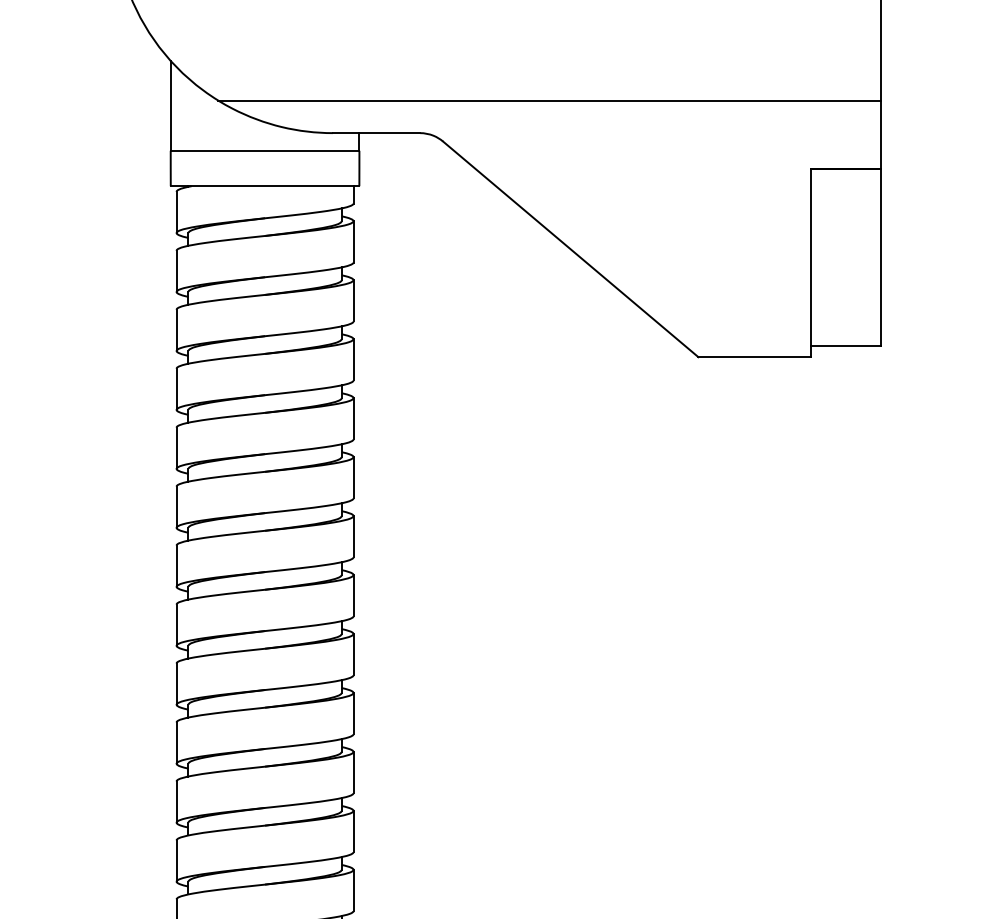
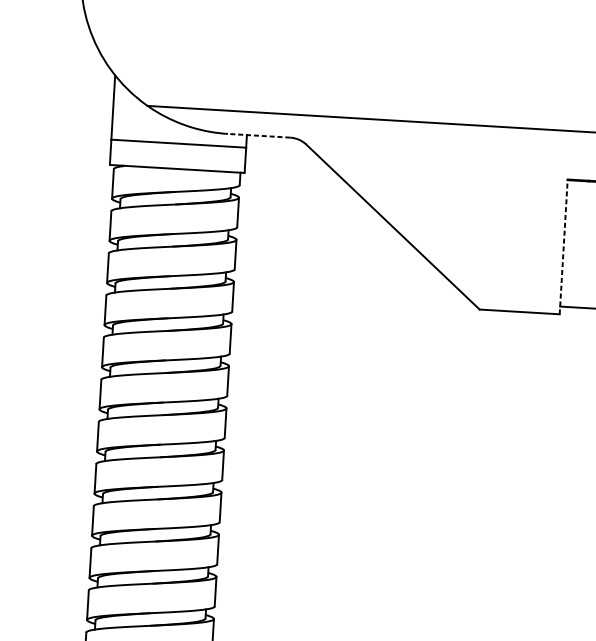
line: (376, 133) -> (259, 136), solid -> dashed
line: (810, 262) -> (563, 246), solid -> dashed

